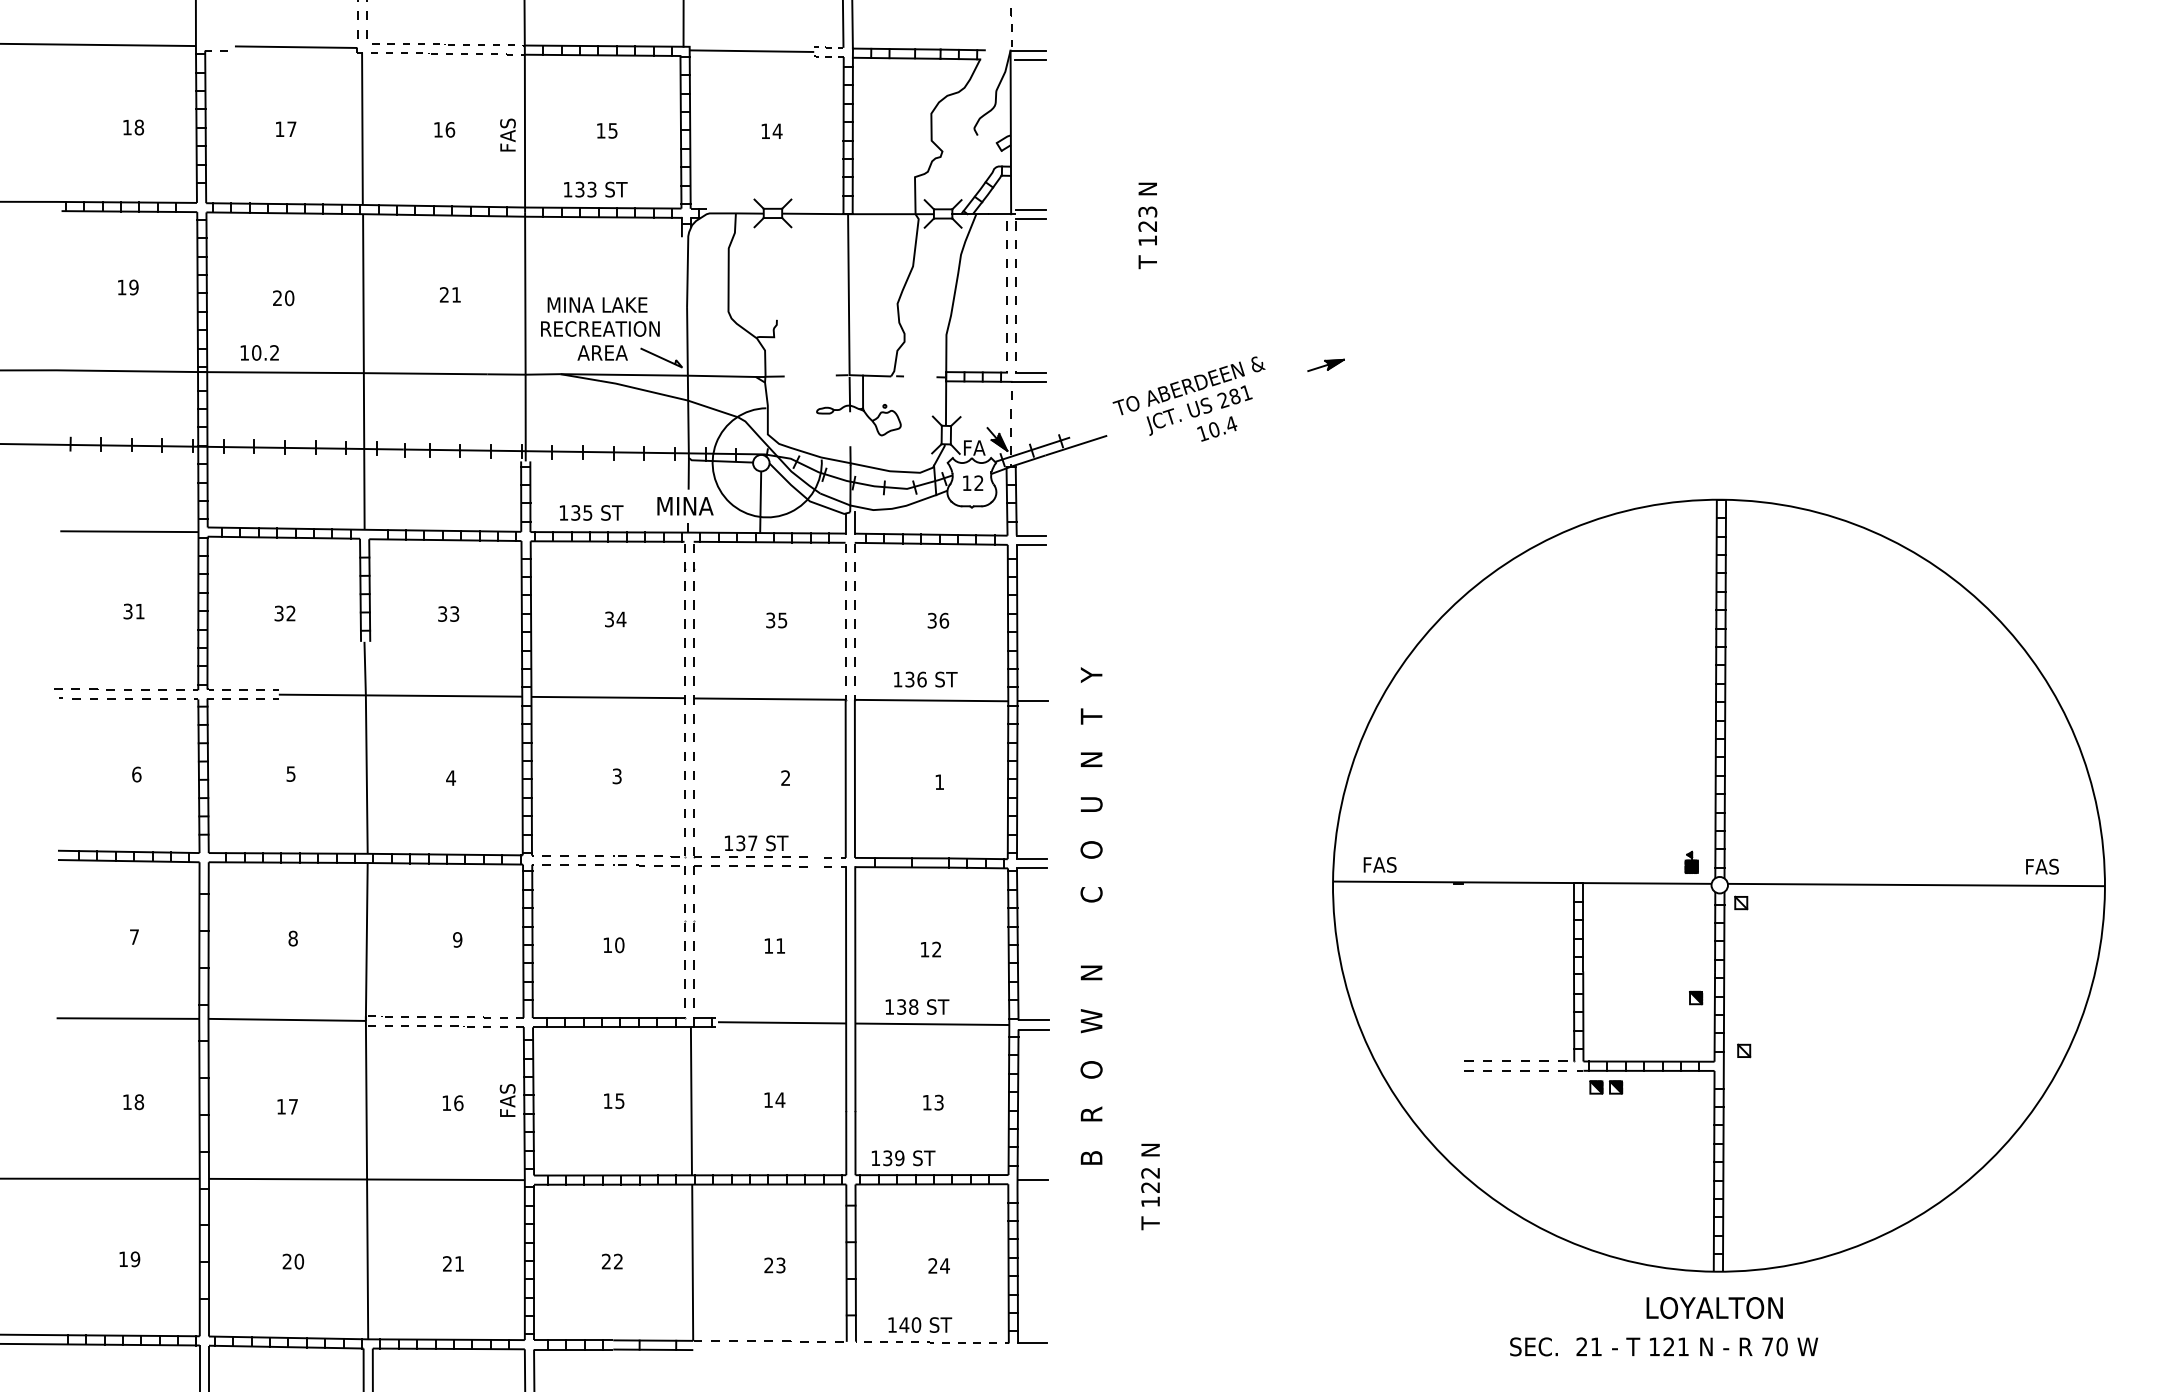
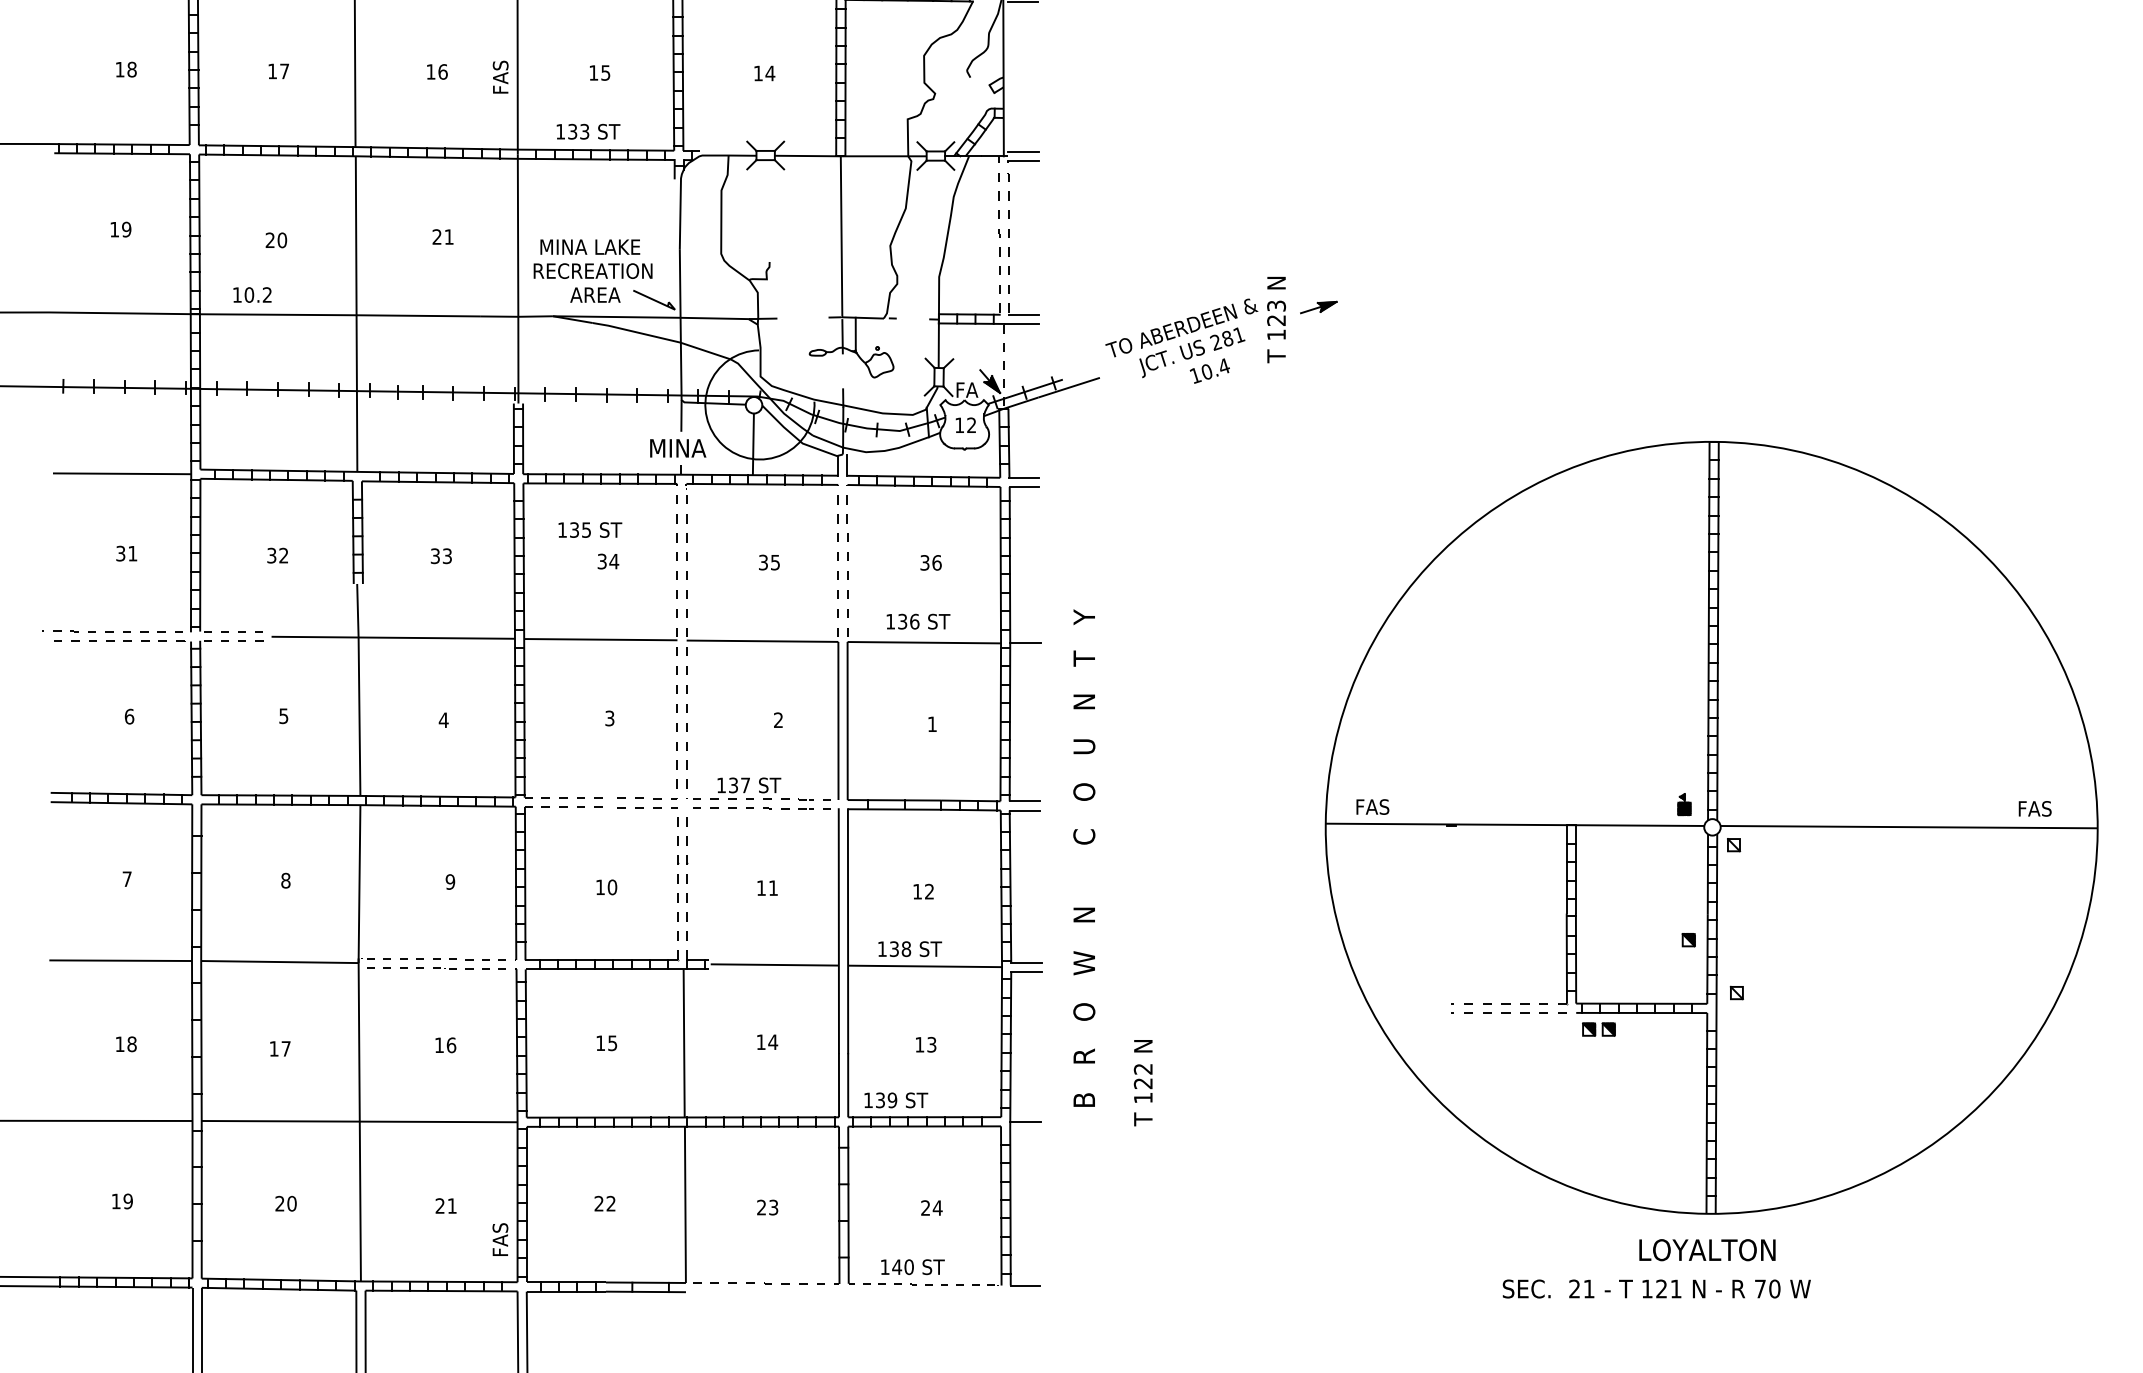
text: (1147, 225) -> (1276, 319), moved
text: (591, 512) -> (590, 529), moved
text: (507, 1100) -> (500, 1239), moved
text: (1150, 1186) -> (1143, 1082), moved

